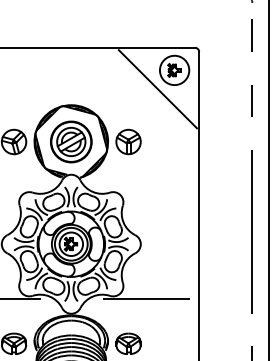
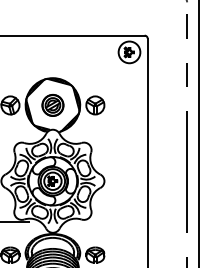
line: (157, 89) -> (116, 66), removed
part: (71, 141) -> (53, 105), size x0.7
line: (146, 299) -> (108, 222), removed

